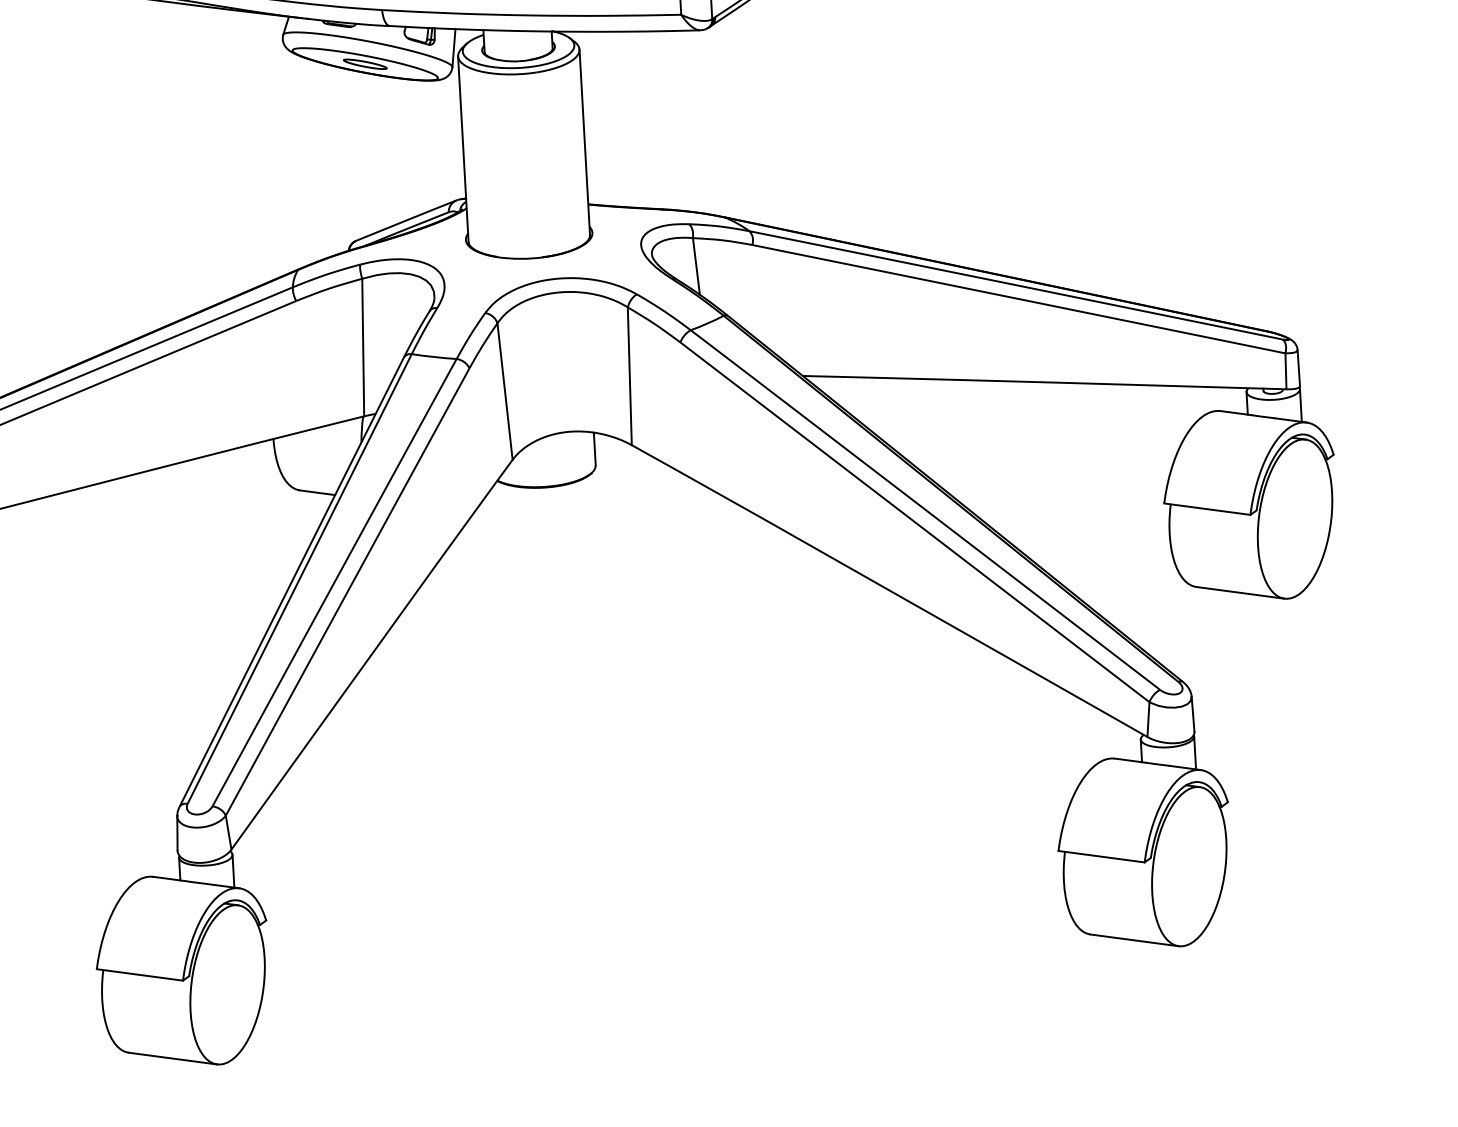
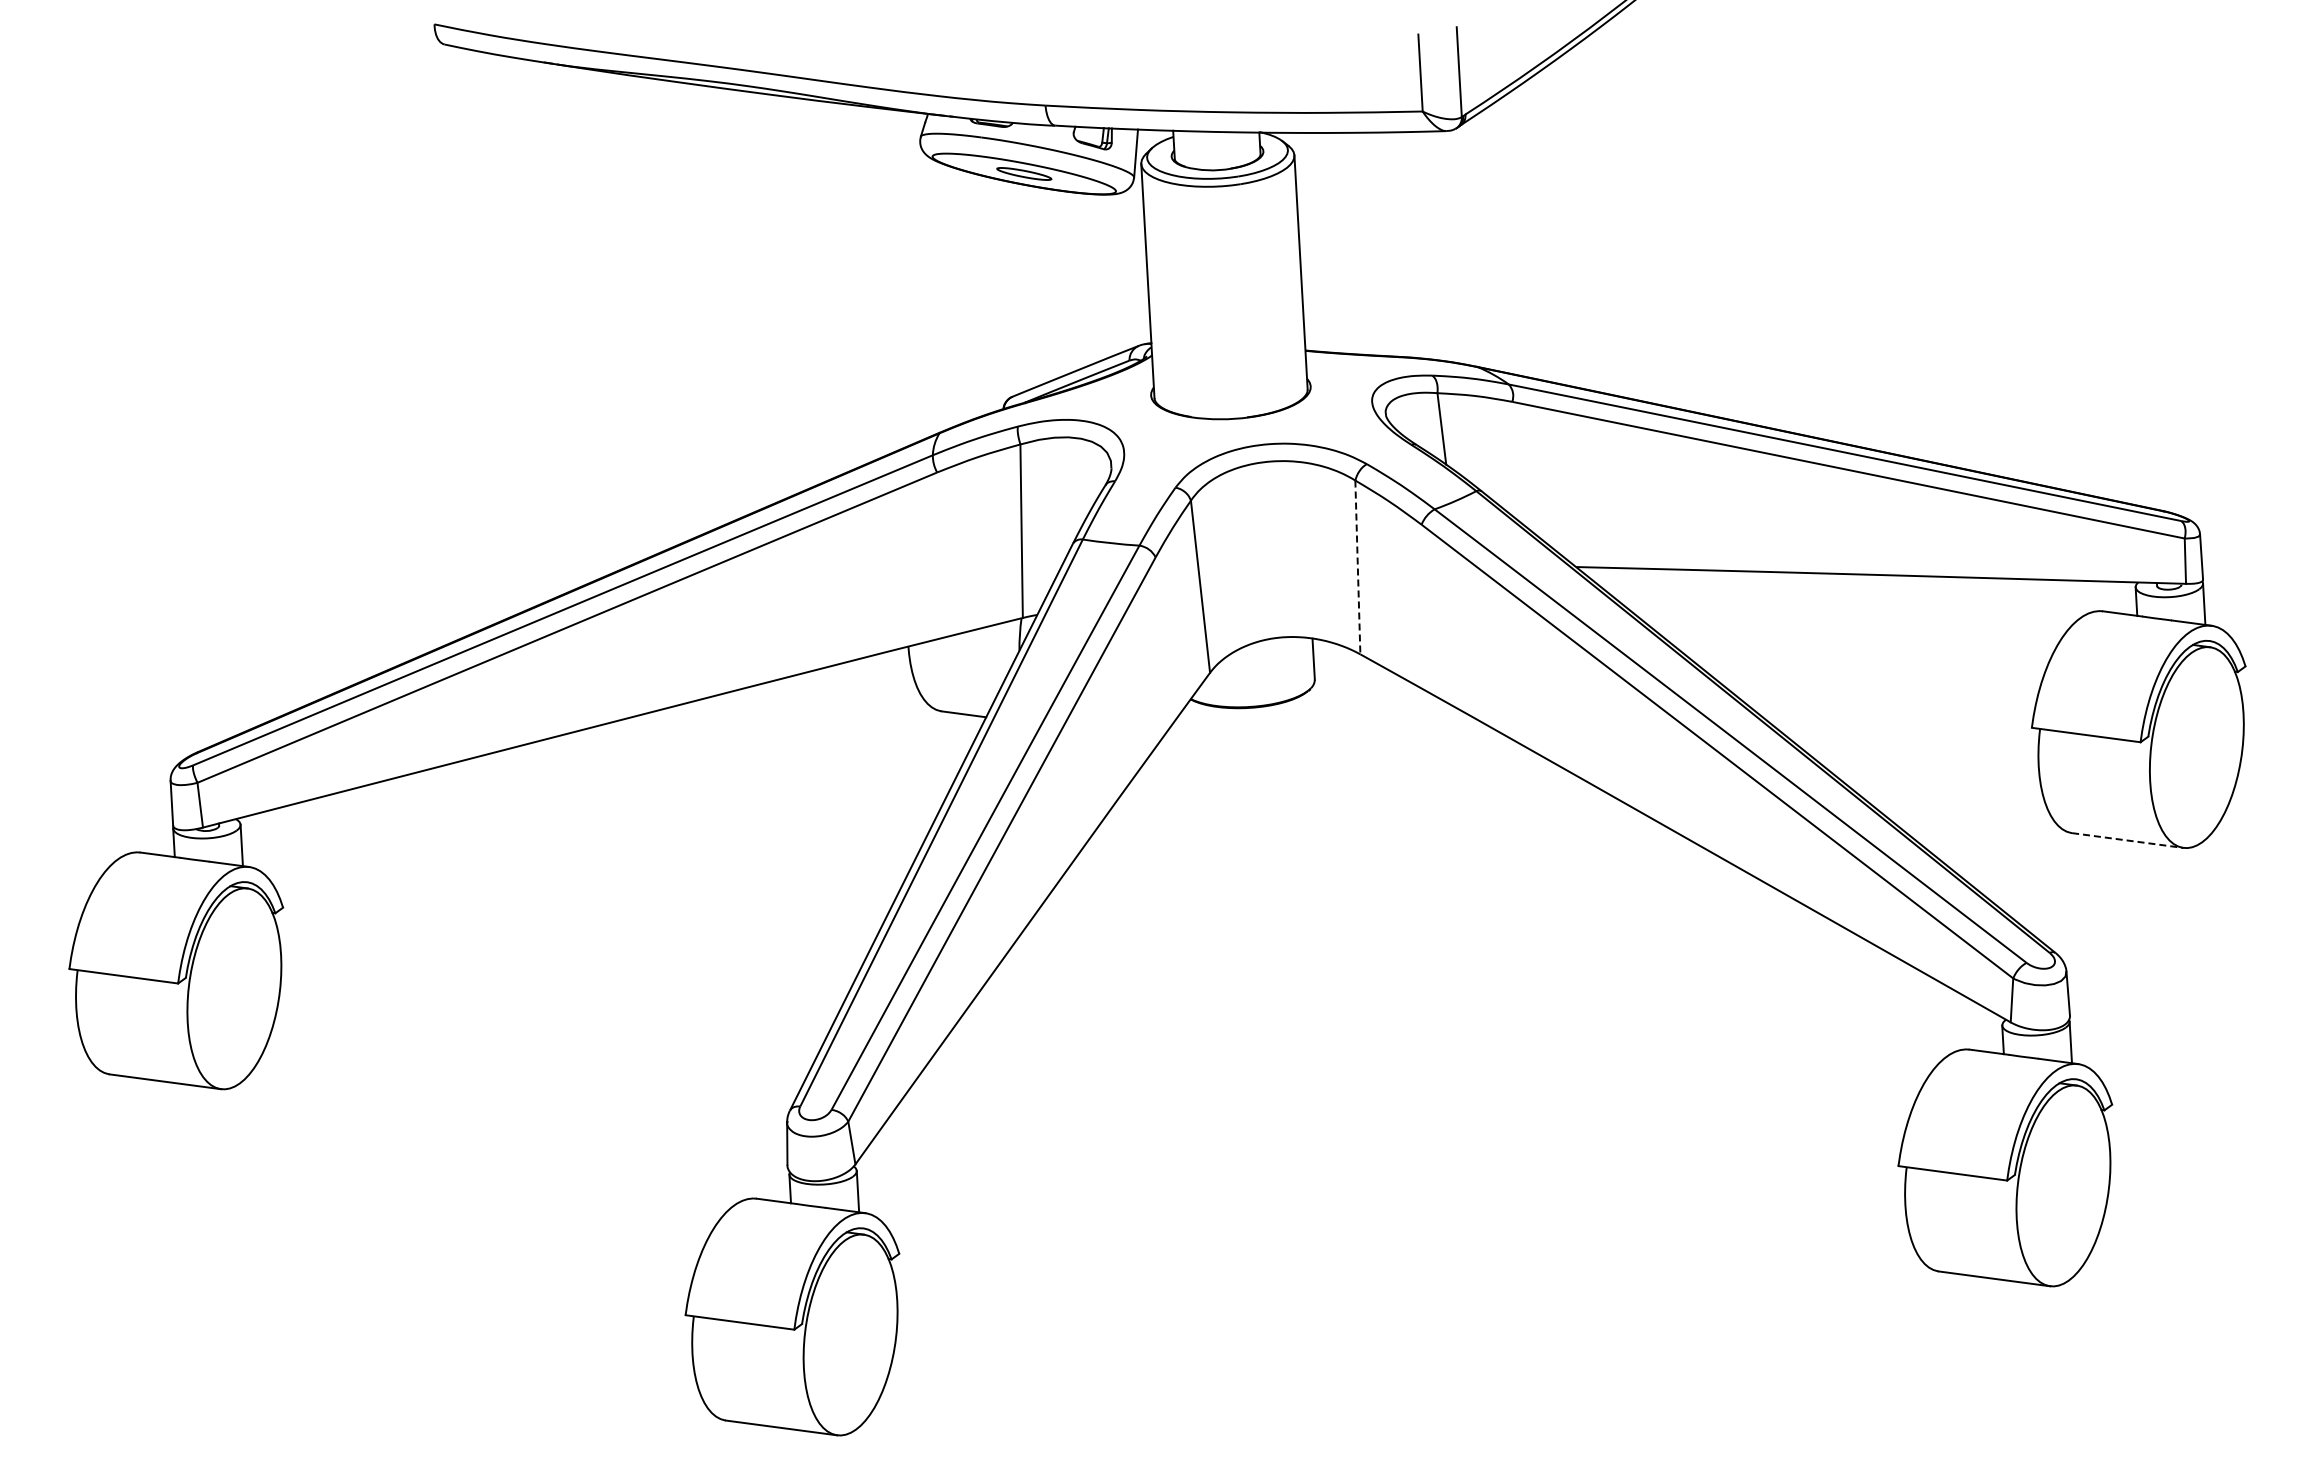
line: (629, 376) -> (1357, 567), solid -> dashed
line: (1240, 592) -> (2128, 840), solid -> dashed

